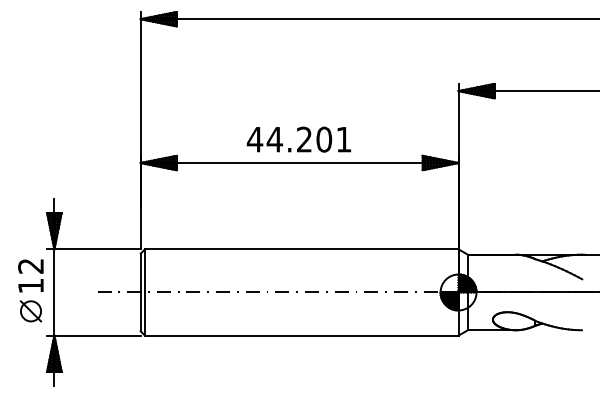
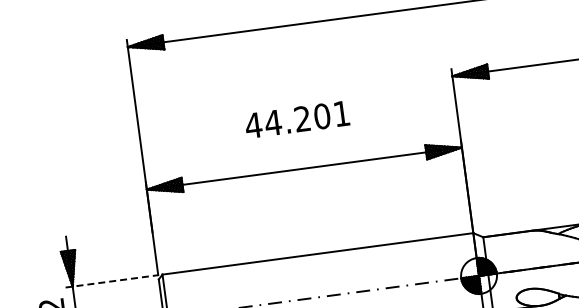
text: (298, 139) -> (296, 119), moved
line: (93, 249) -> (111, 281), solid -> dashed

